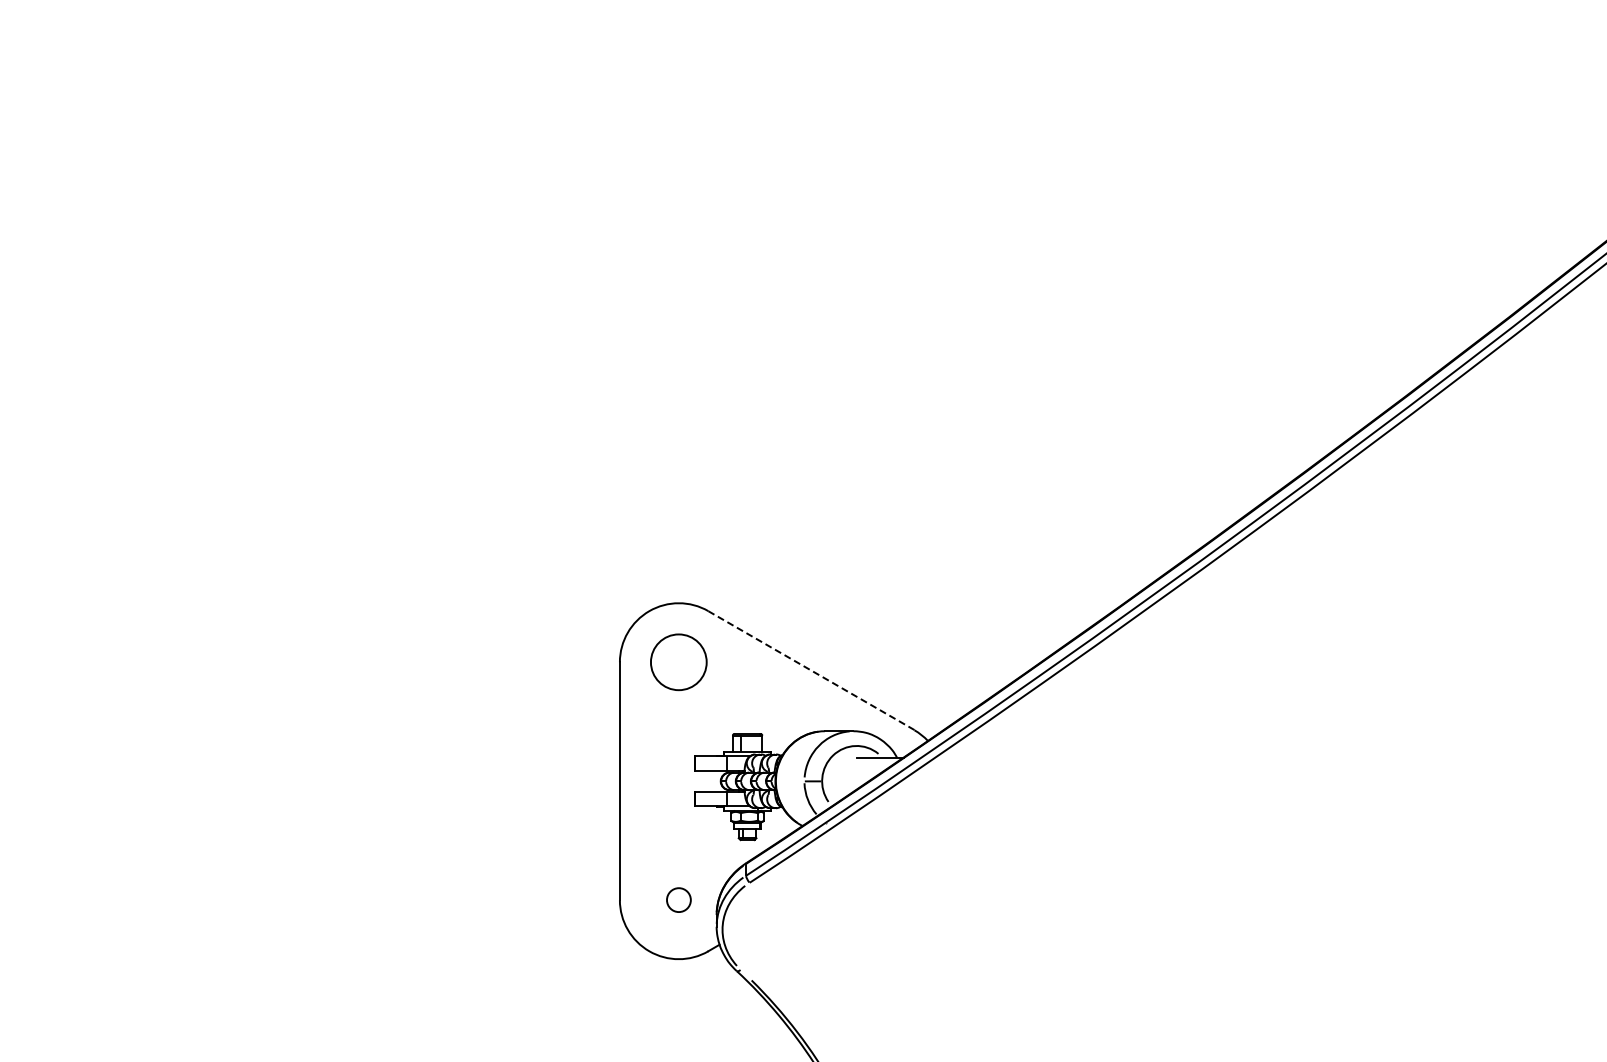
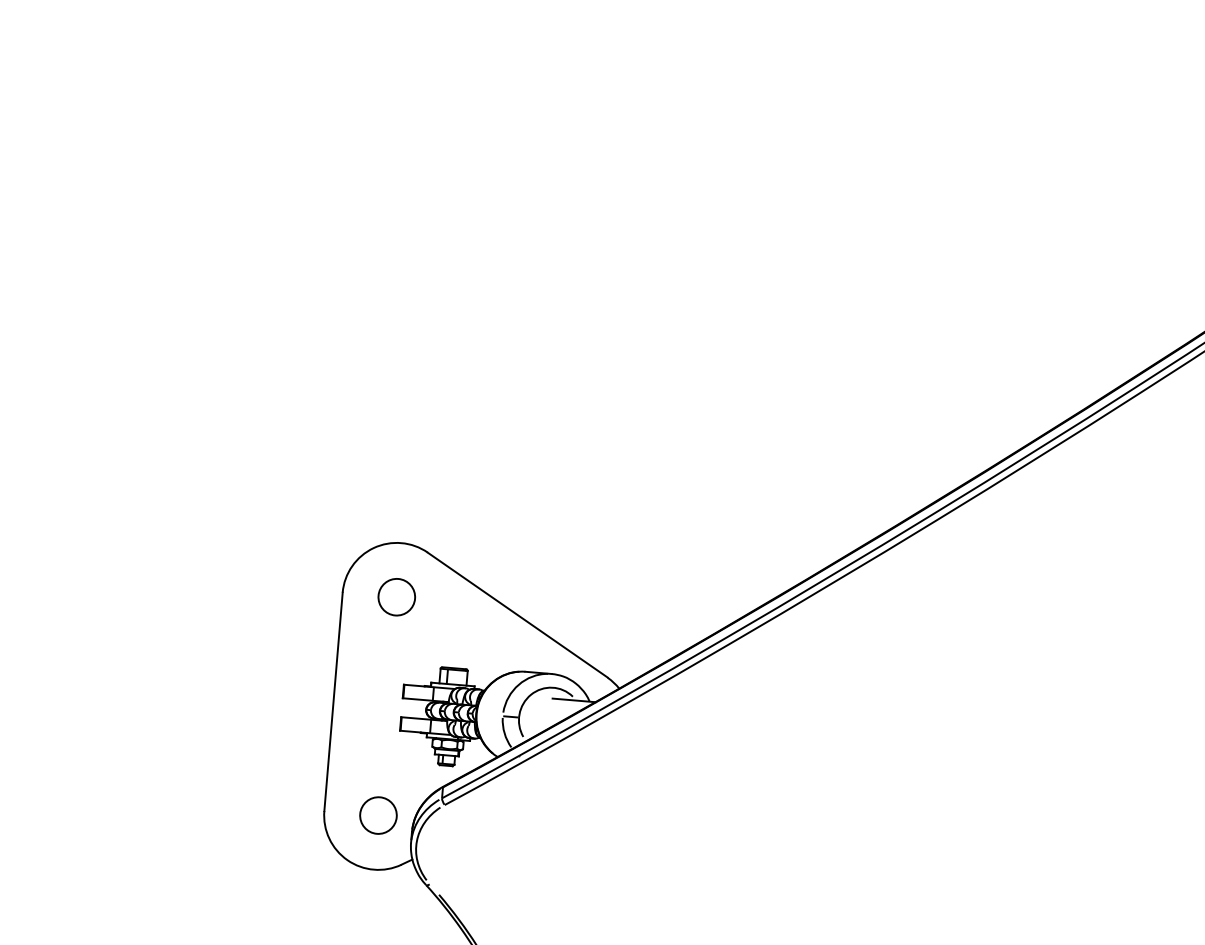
circle: (678, 661) -> (396, 596), size x0.71
line: (811, 670) -> (517, 615), dashed -> solid
circle: (678, 899) -> (378, 814), size x1.67

